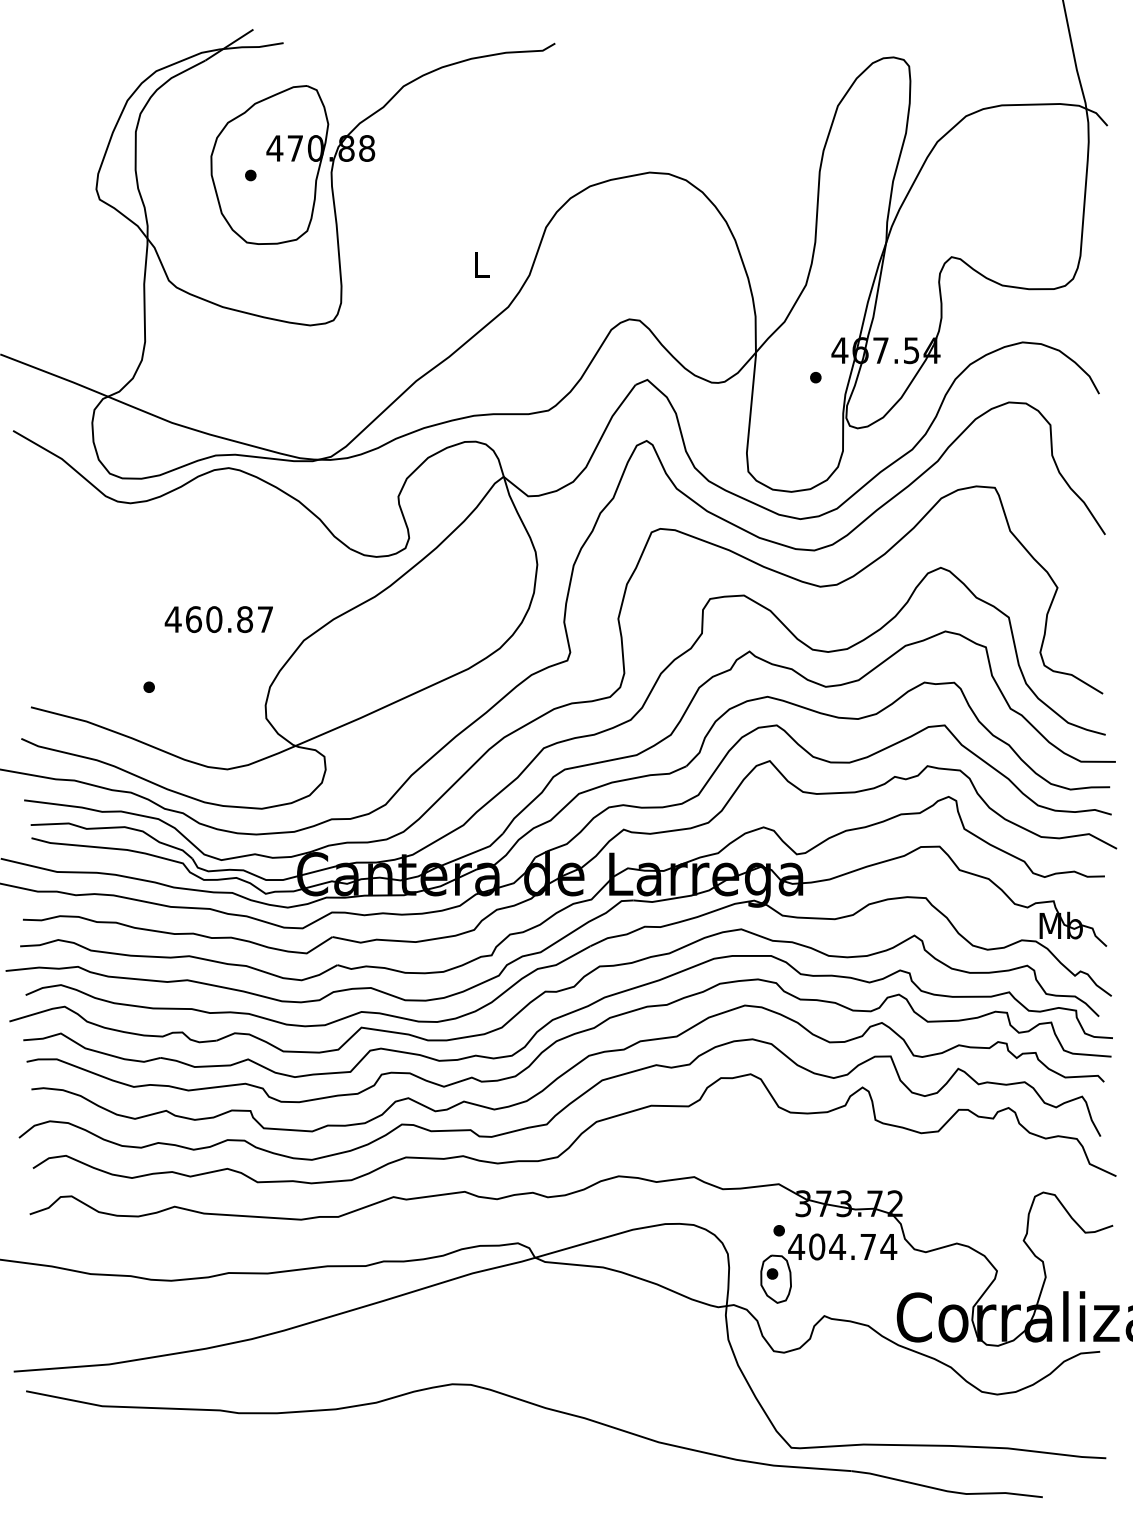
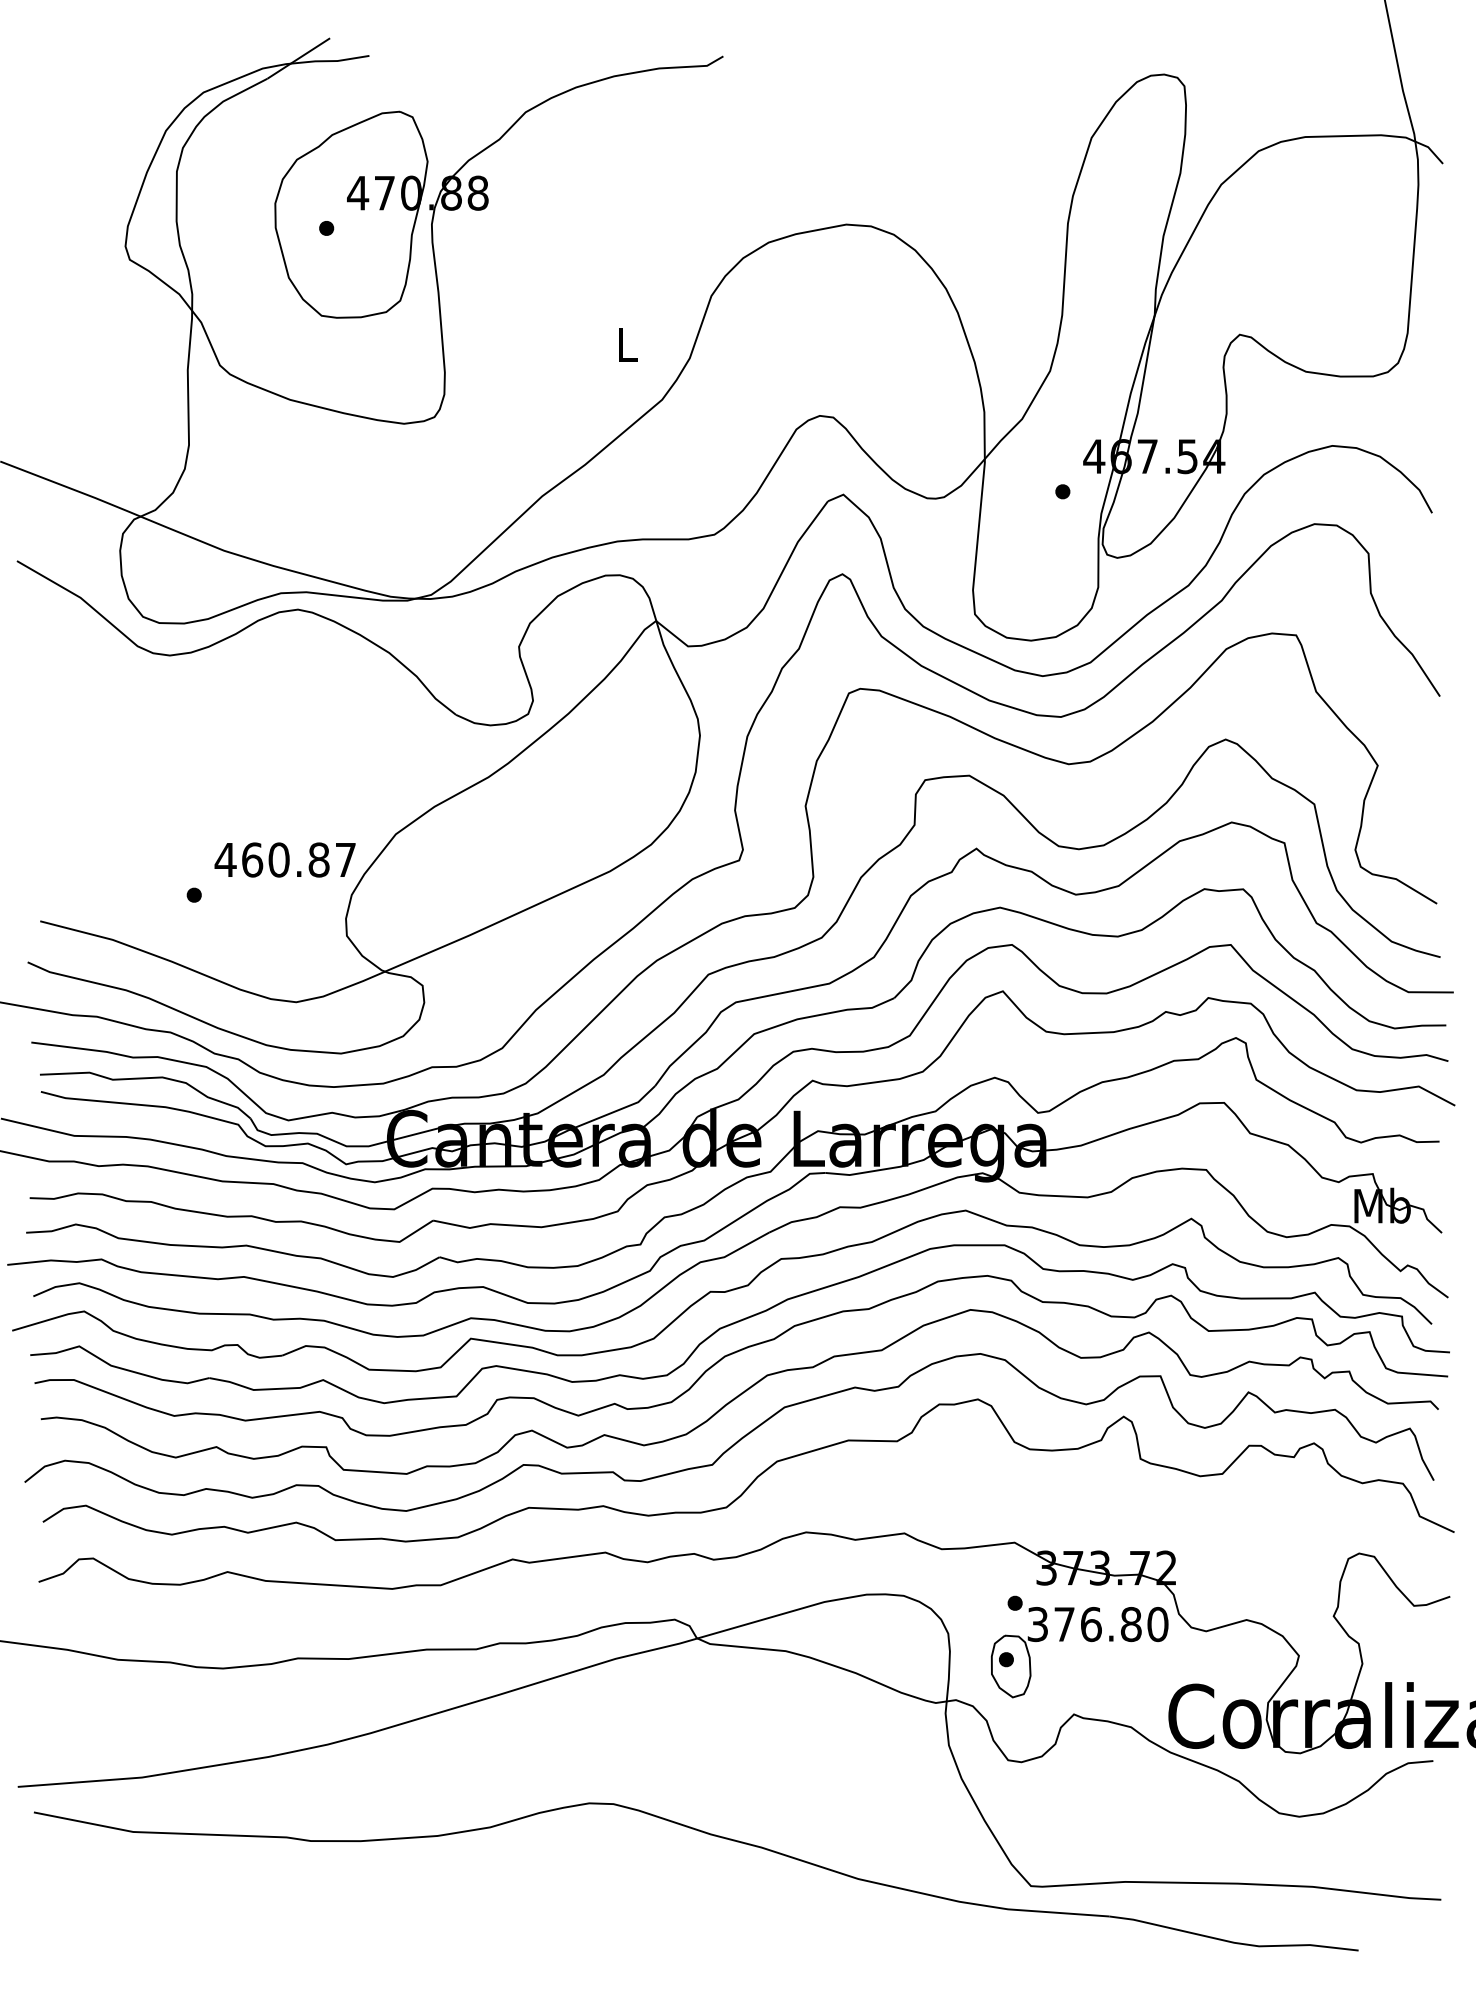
text: (218, 619) -> (284, 859), moved
text: (842, 1247) -> (1097, 1624), 404.74 -> 376.80

